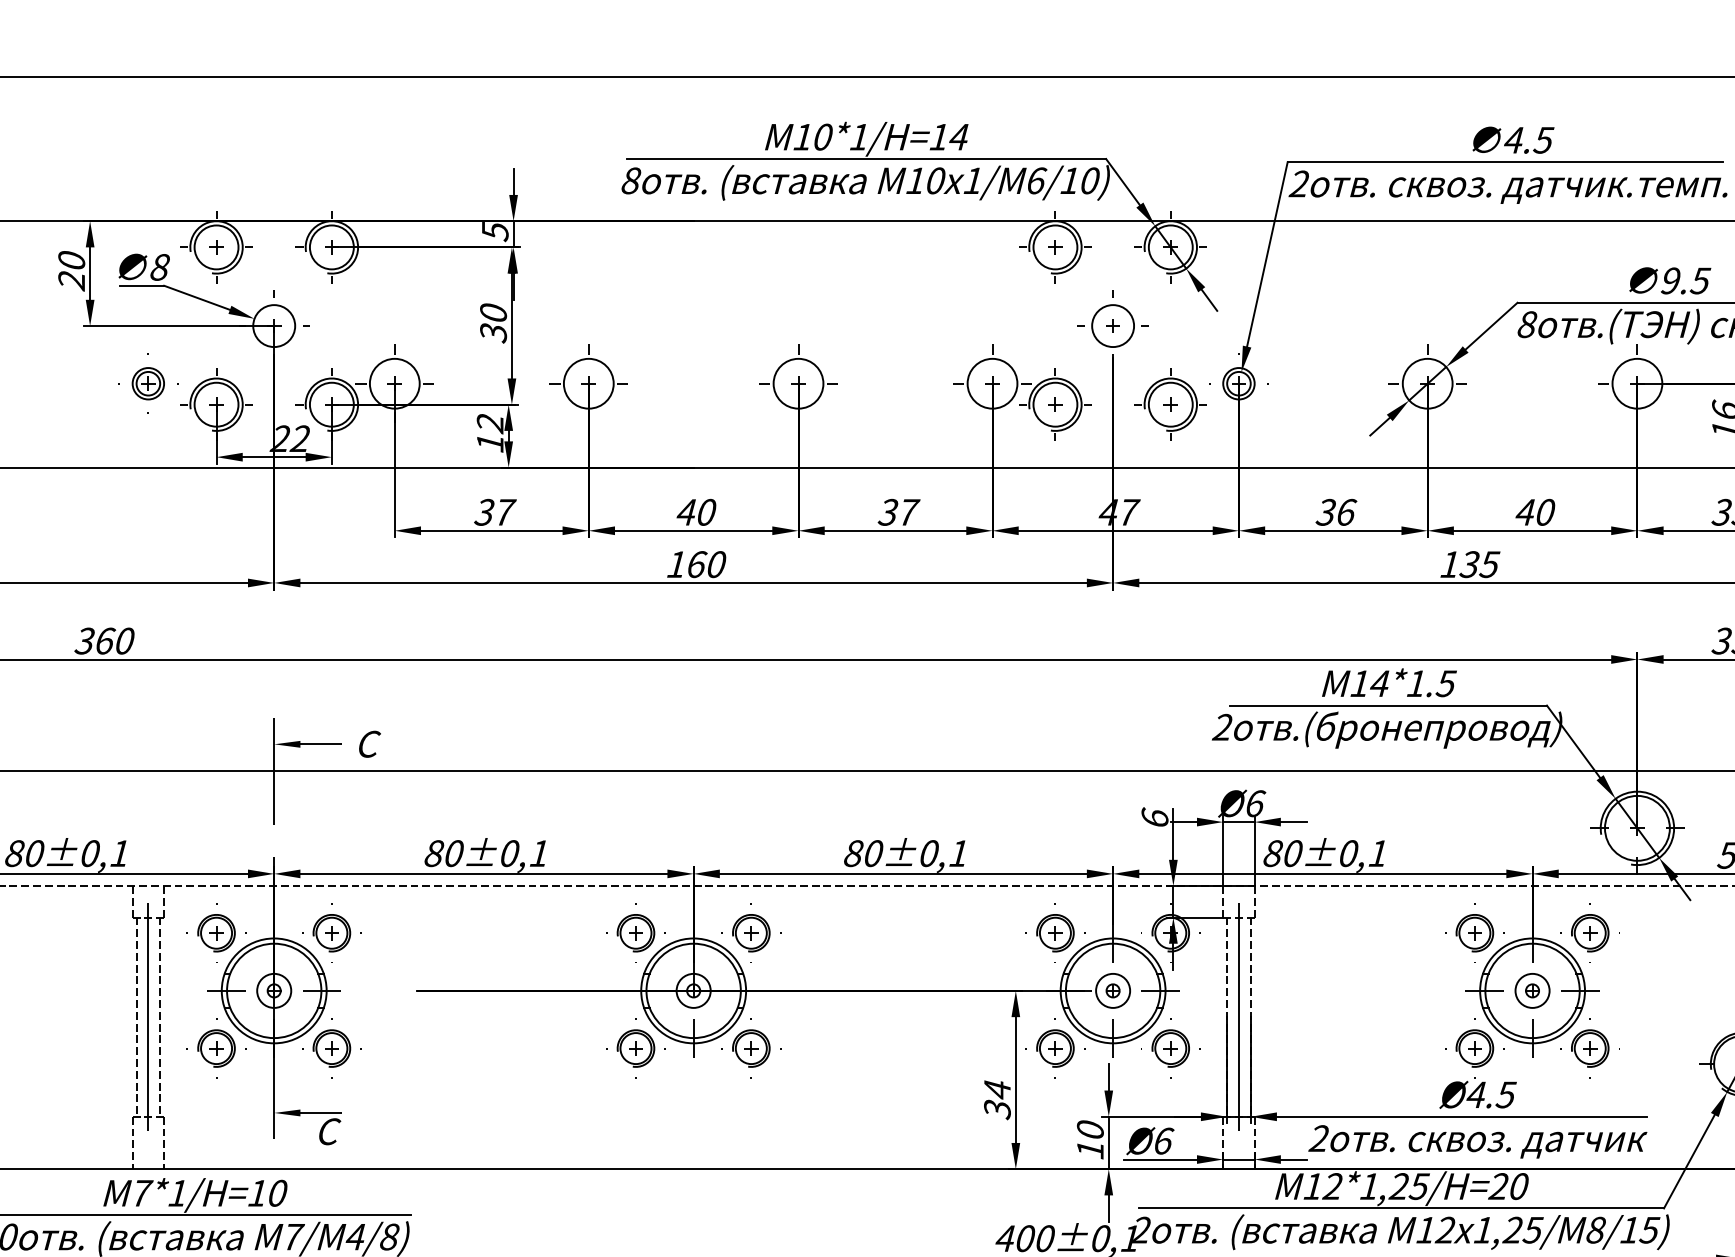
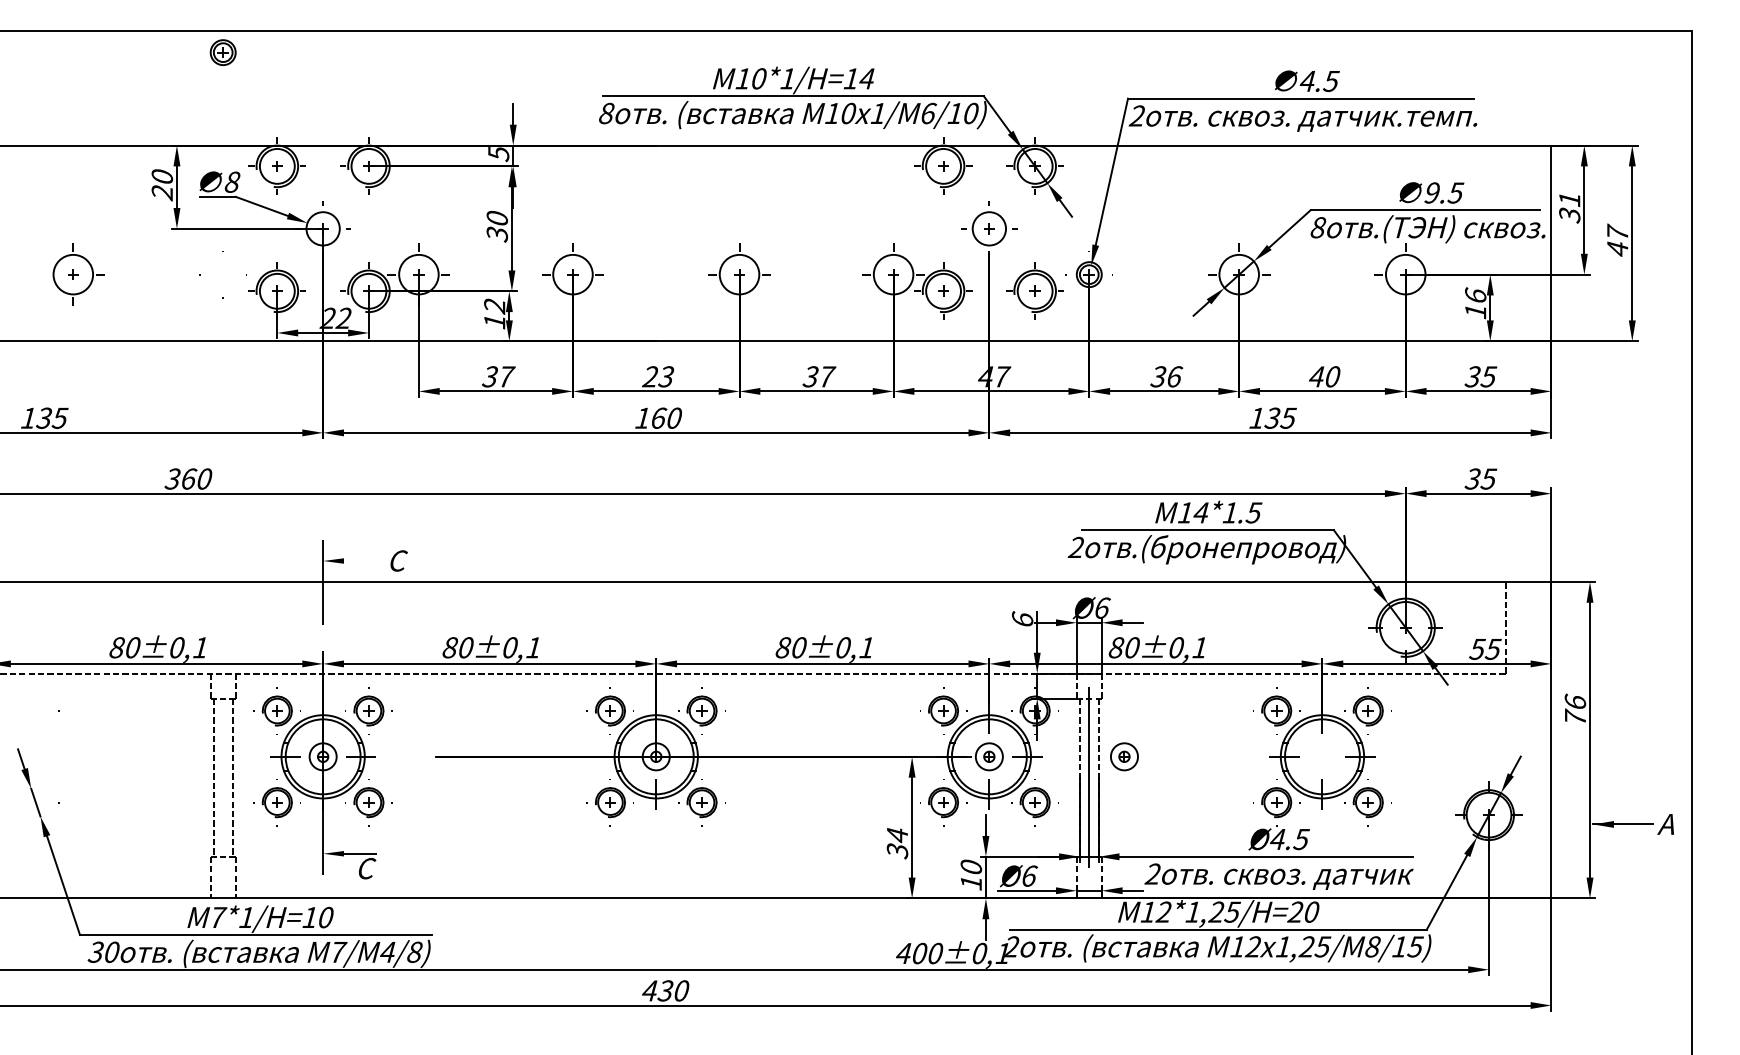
part: (147, 383) -> (222, 52), moved
text: (696, 511) -> (658, 376), 40 -> 23
line: (321, 744) -> (360, 561), removed
part: (1532, 990) -> (1124, 756), moved
line: (148, 1016) -> (223, 777), removed

